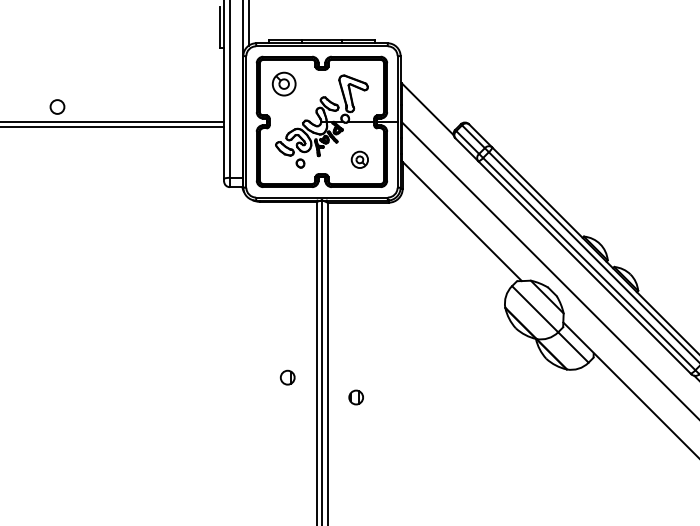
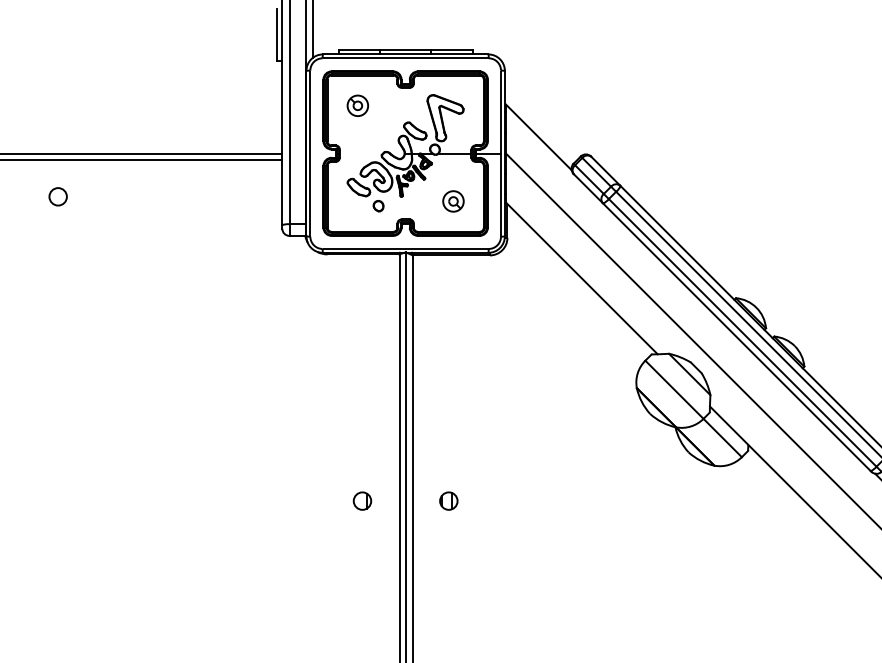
part: (283, 83) -> (357, 105), size x0.71
circle: (56, 106) -> (57, 196), moved
part: (287, 377) -> (362, 500), moved

